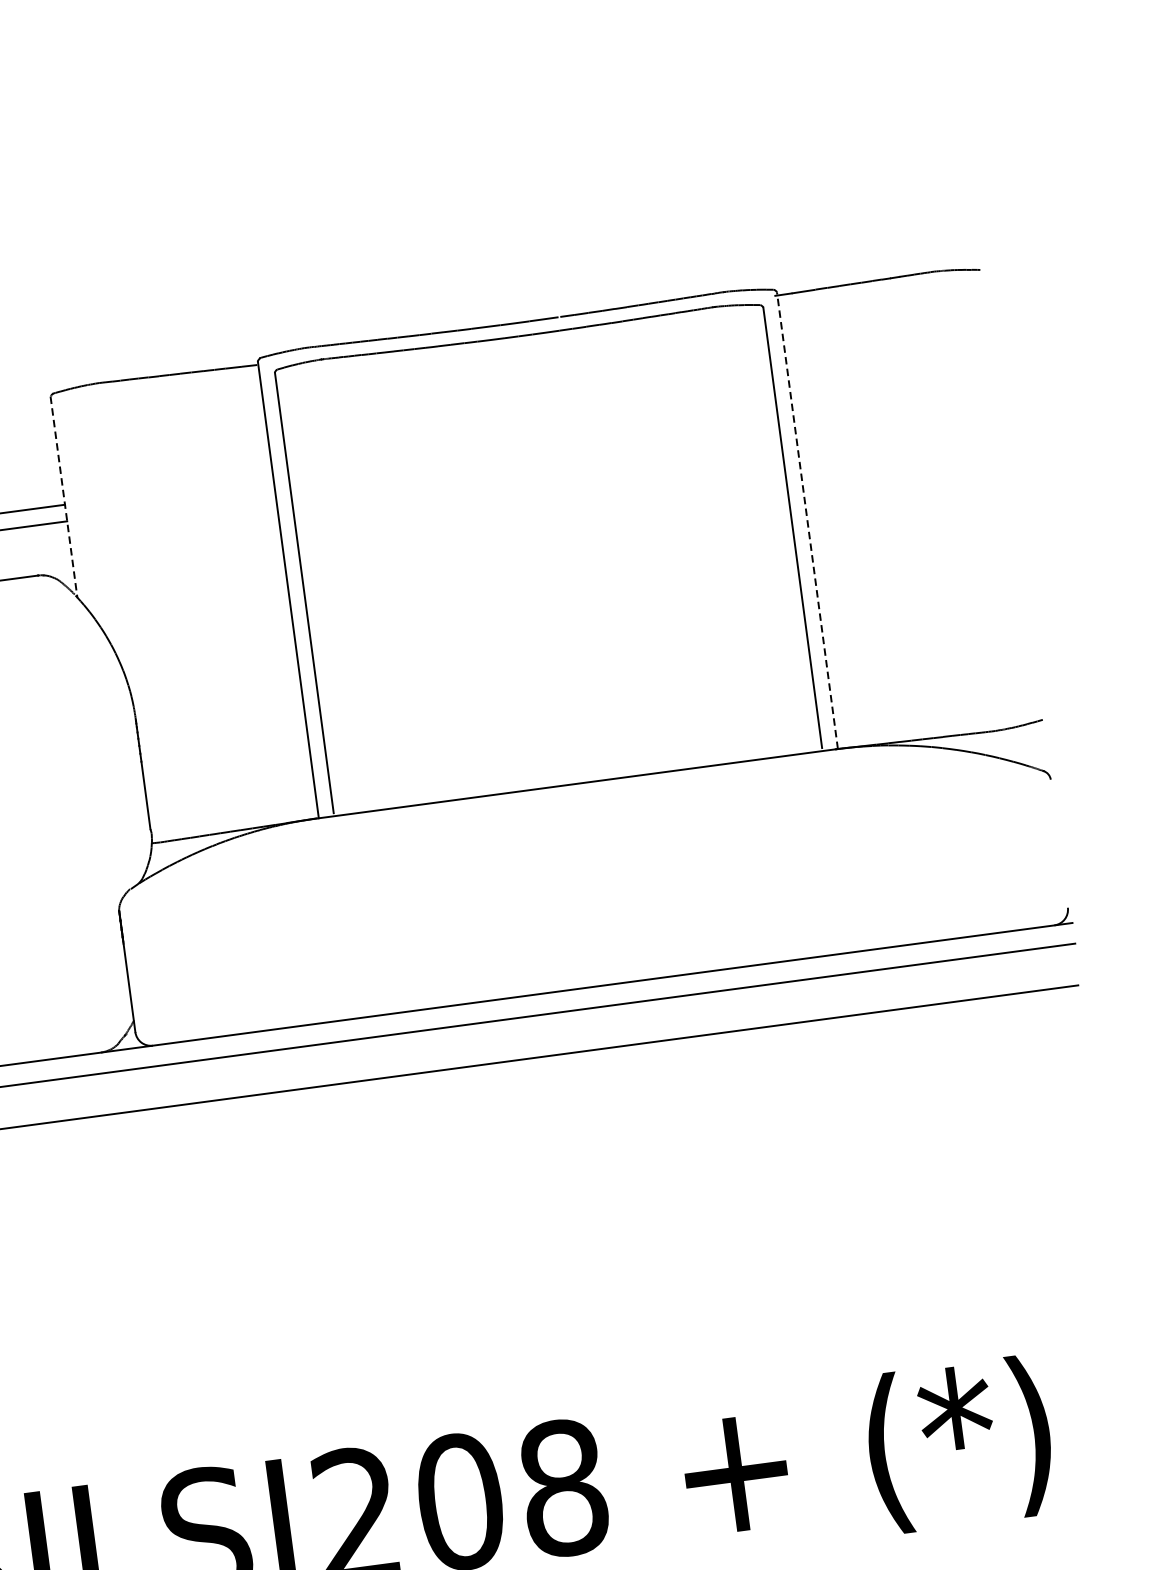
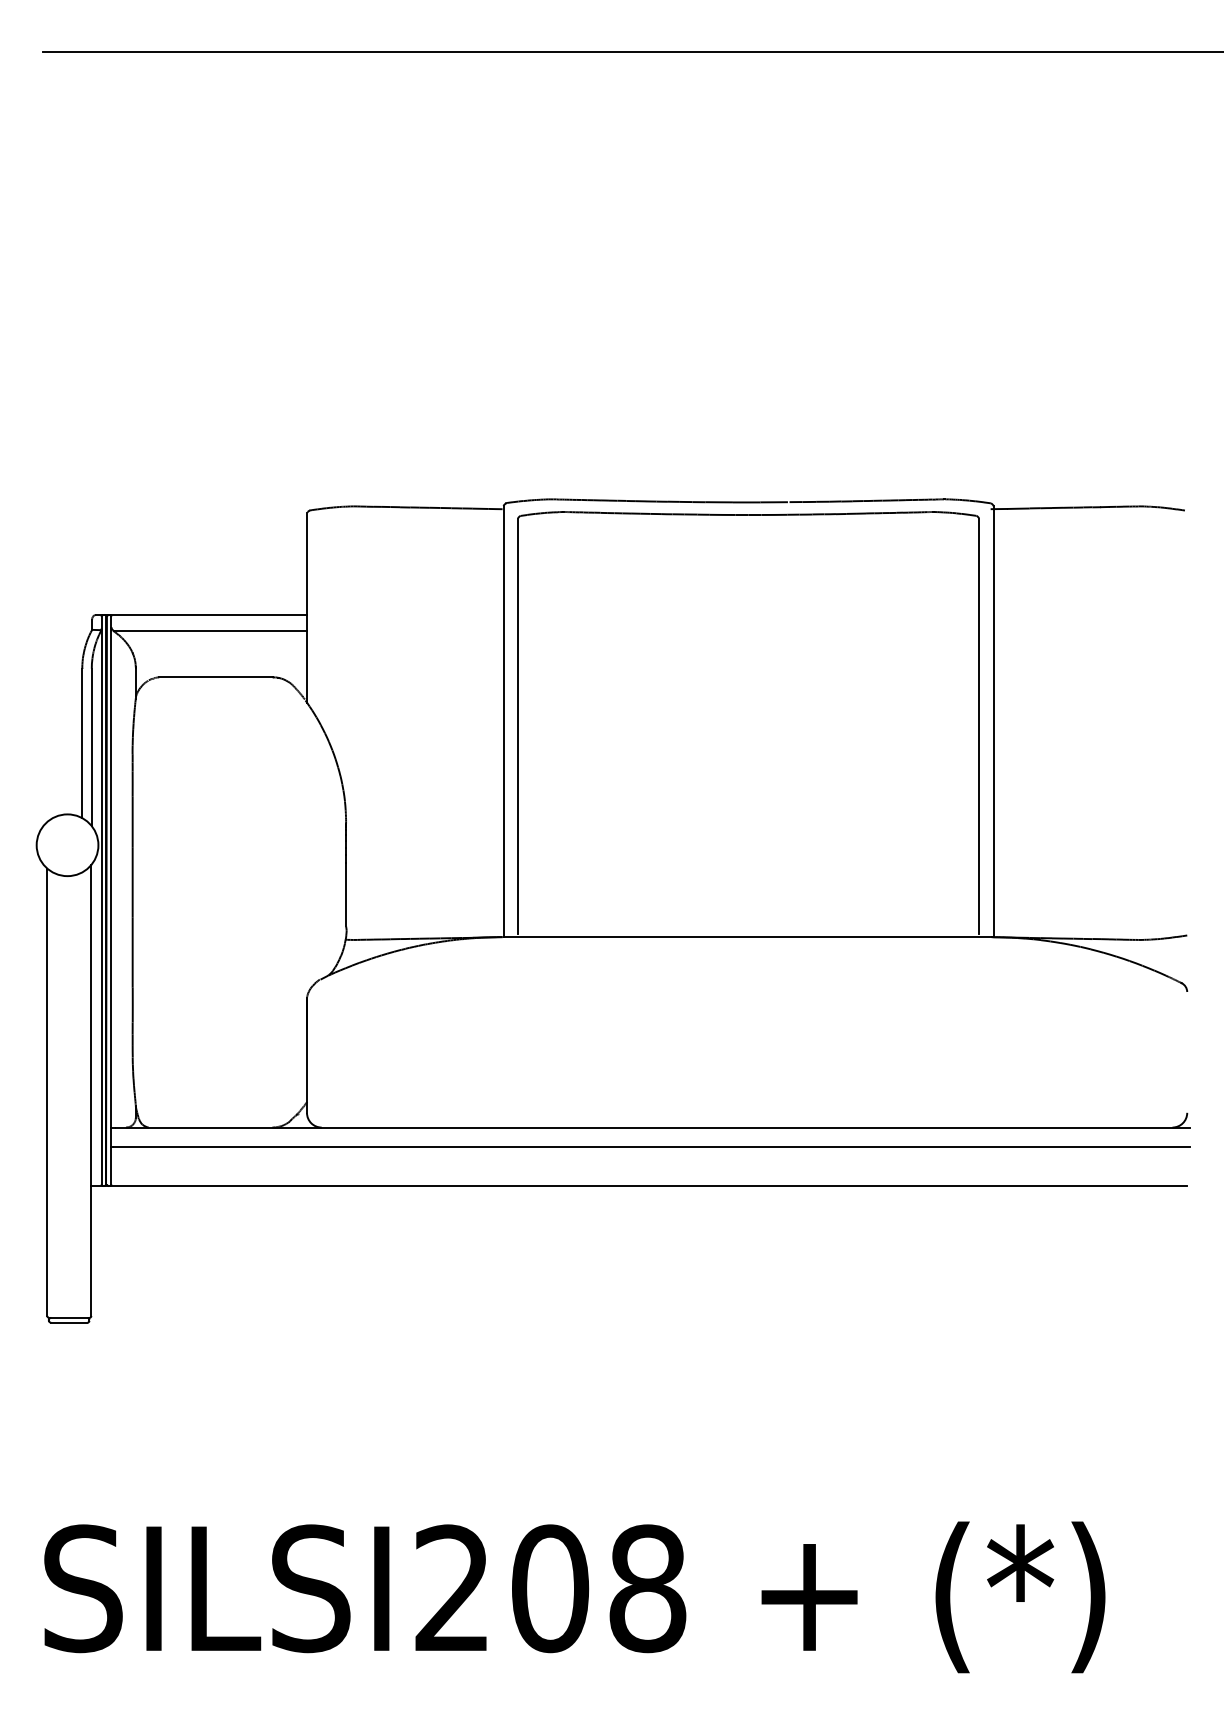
line: (64, 496) -> (307, 607), dashed -> solid
line: (807, 520) -> (993, 721), dashed -> solid

